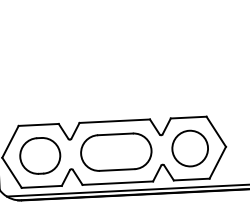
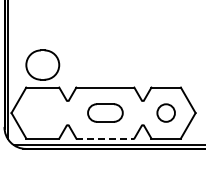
circle: (189, 147) -> (165, 112), size x0.6
part: (116, 151) -> (105, 112), size x0.6
part: (39, 155) -> (42, 64), moved
line: (117, 183) -> (105, 138), solid -> dashed

